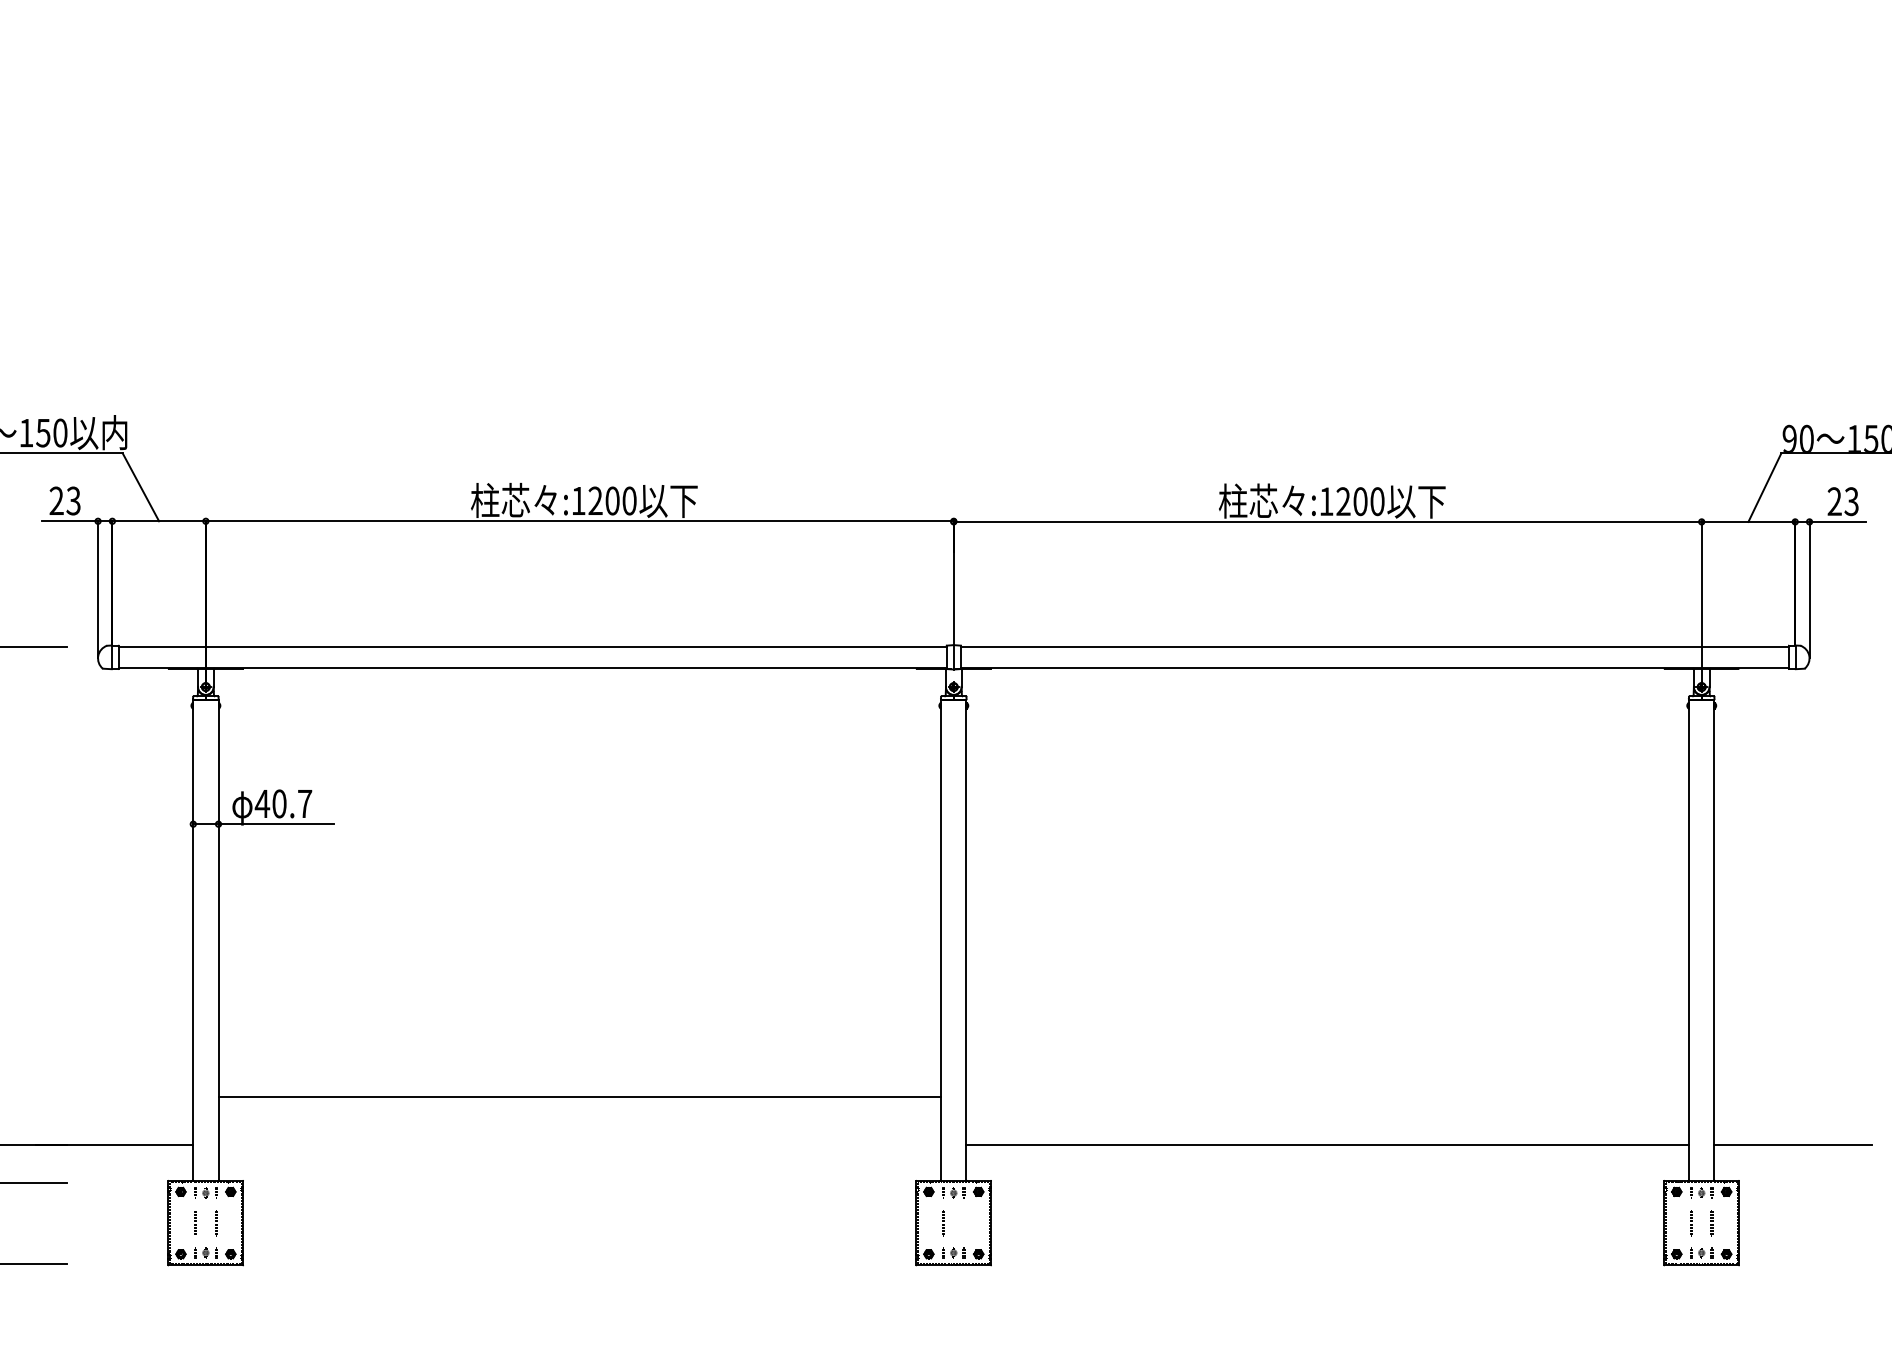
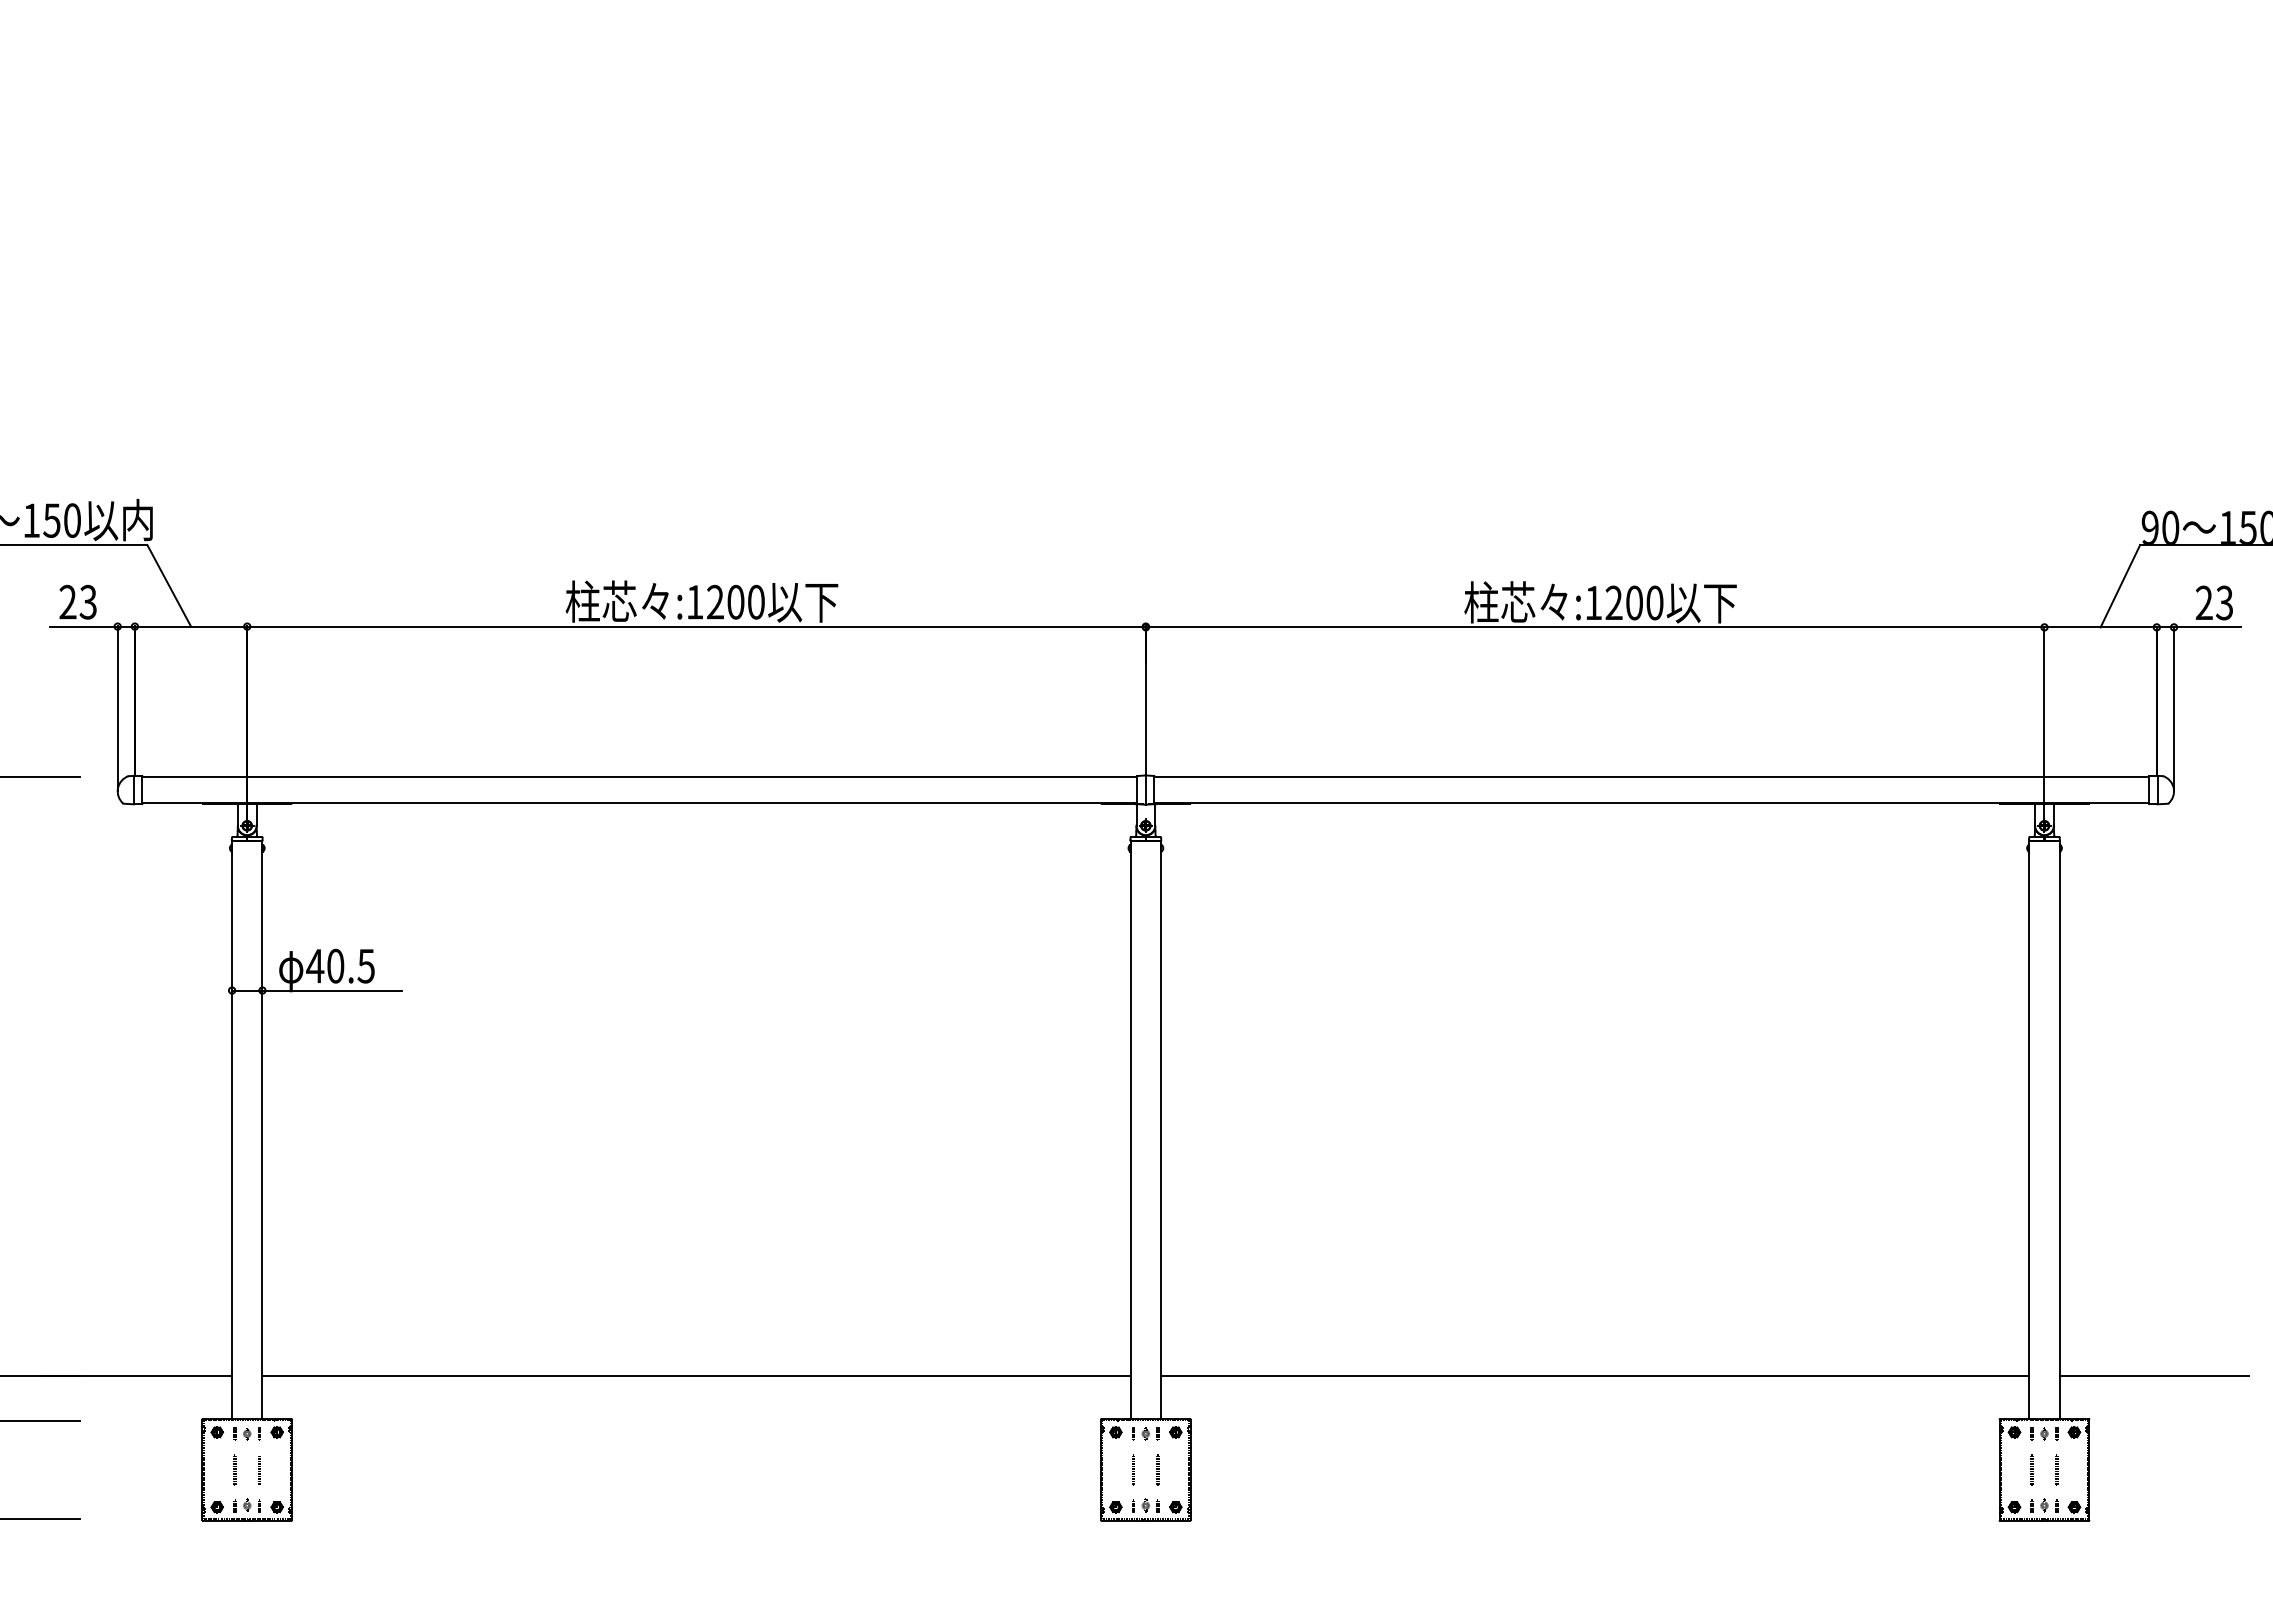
text: (304, 804) -> (365, 966), 40.7 -> 40.5
line: (579, 1097) -> (696, 1376), moved
line: (963, 1222) -> (1157, 1469), added

